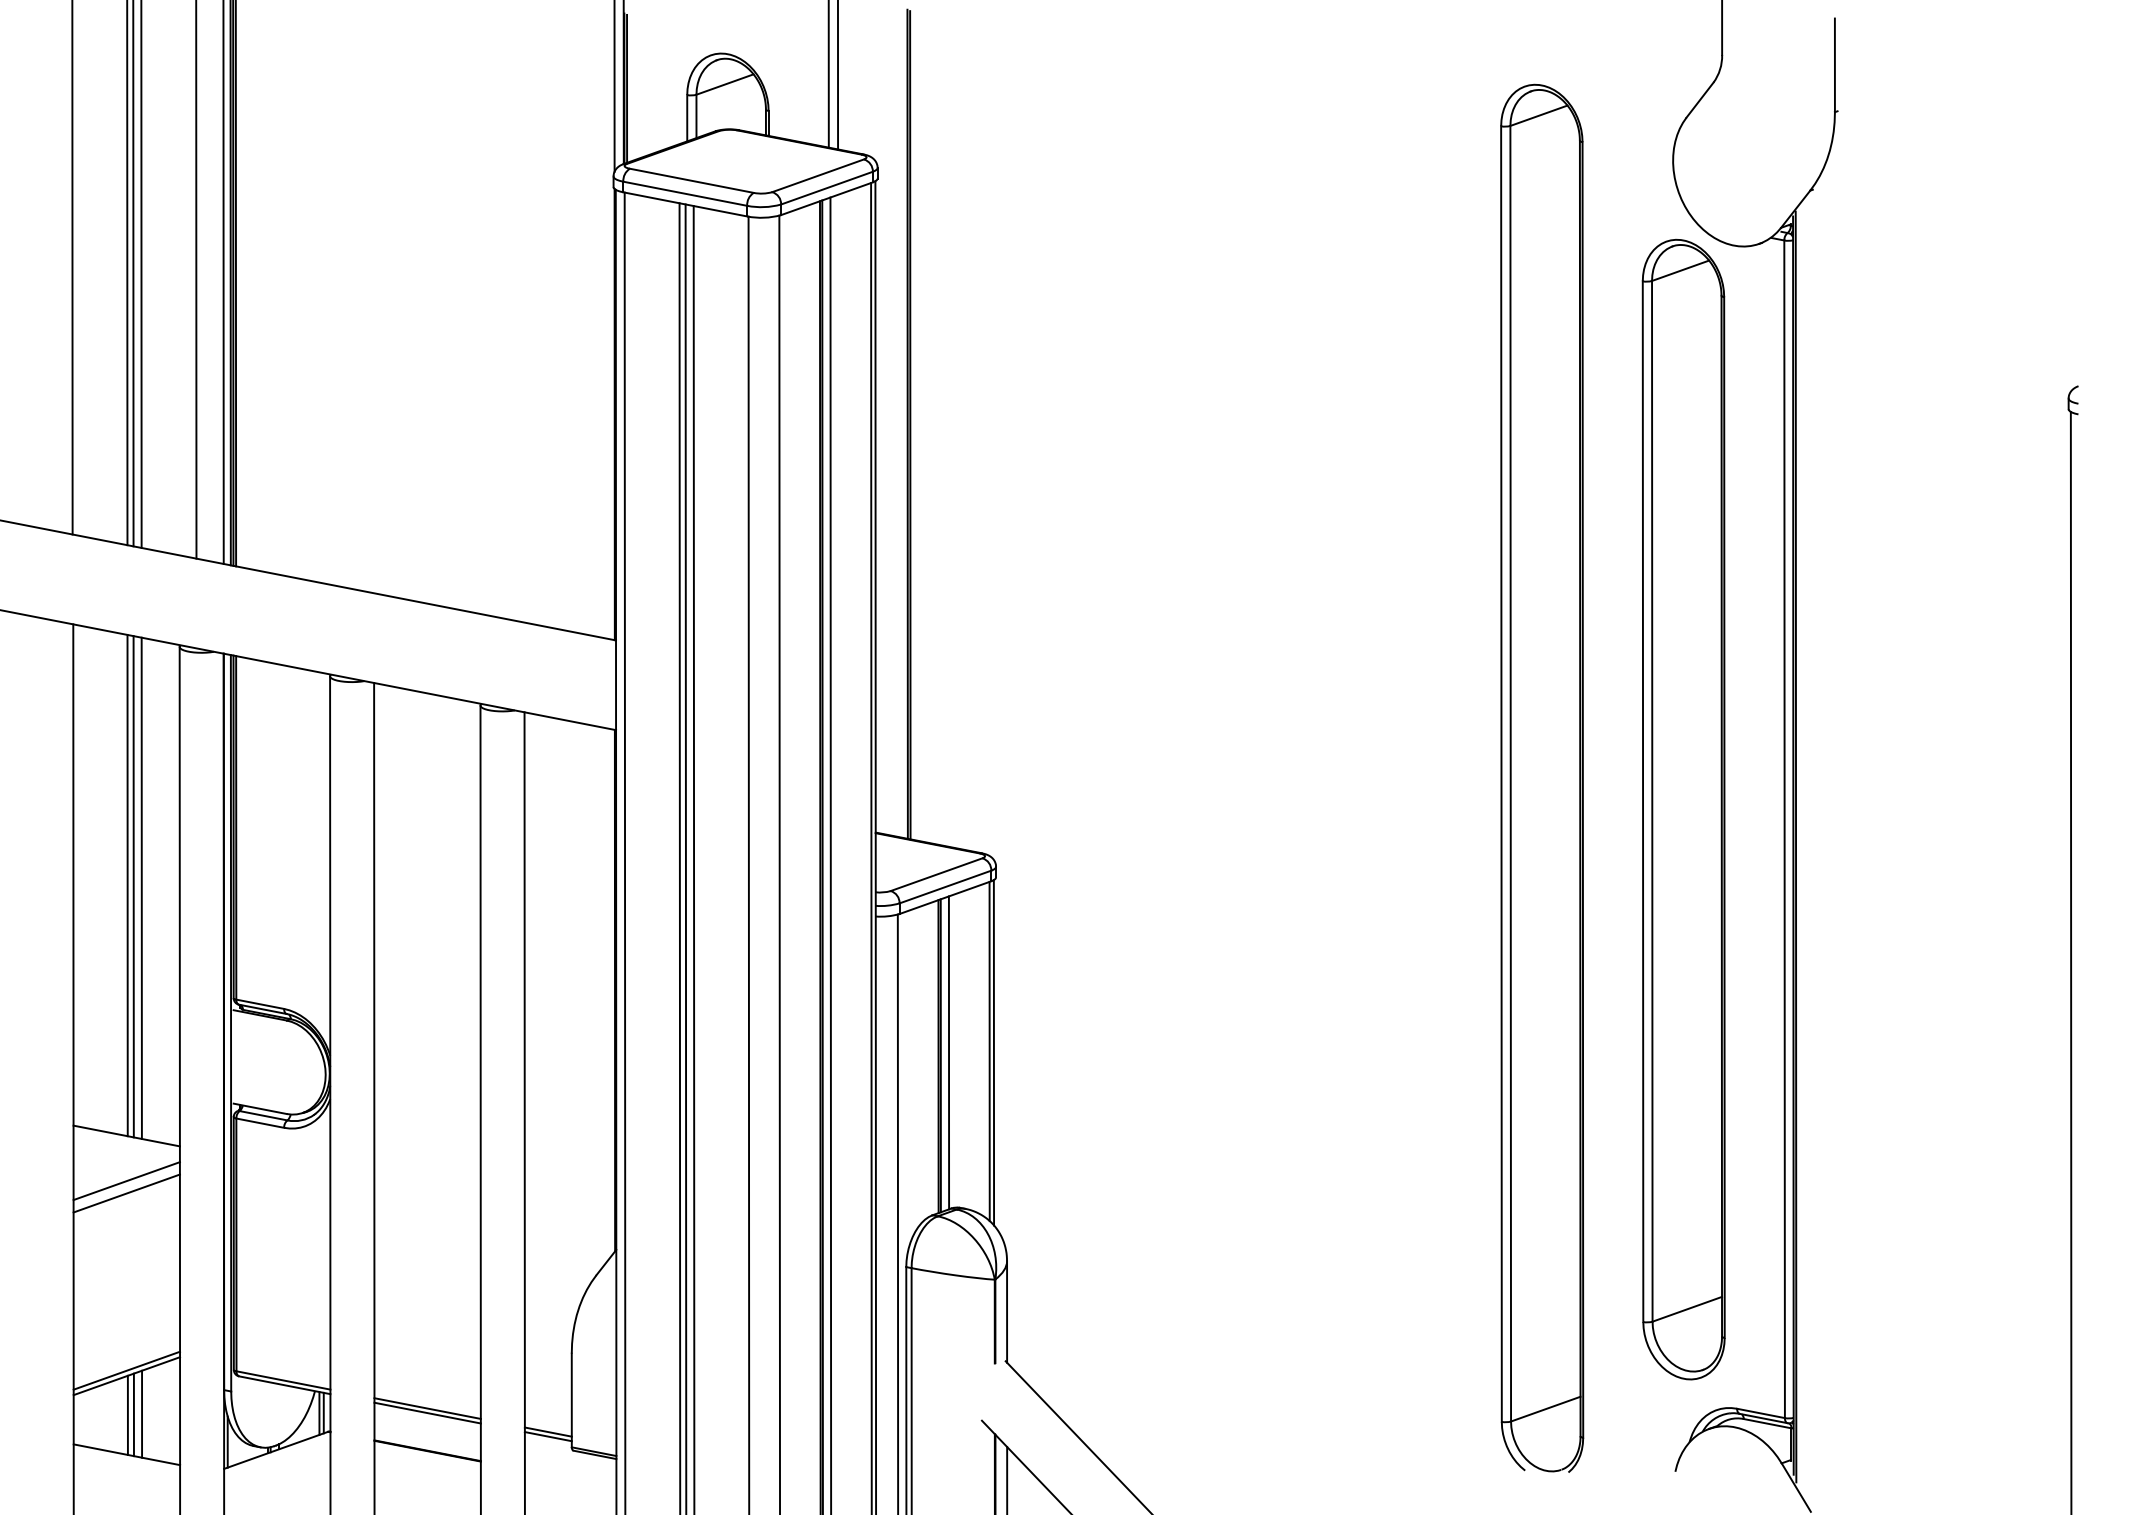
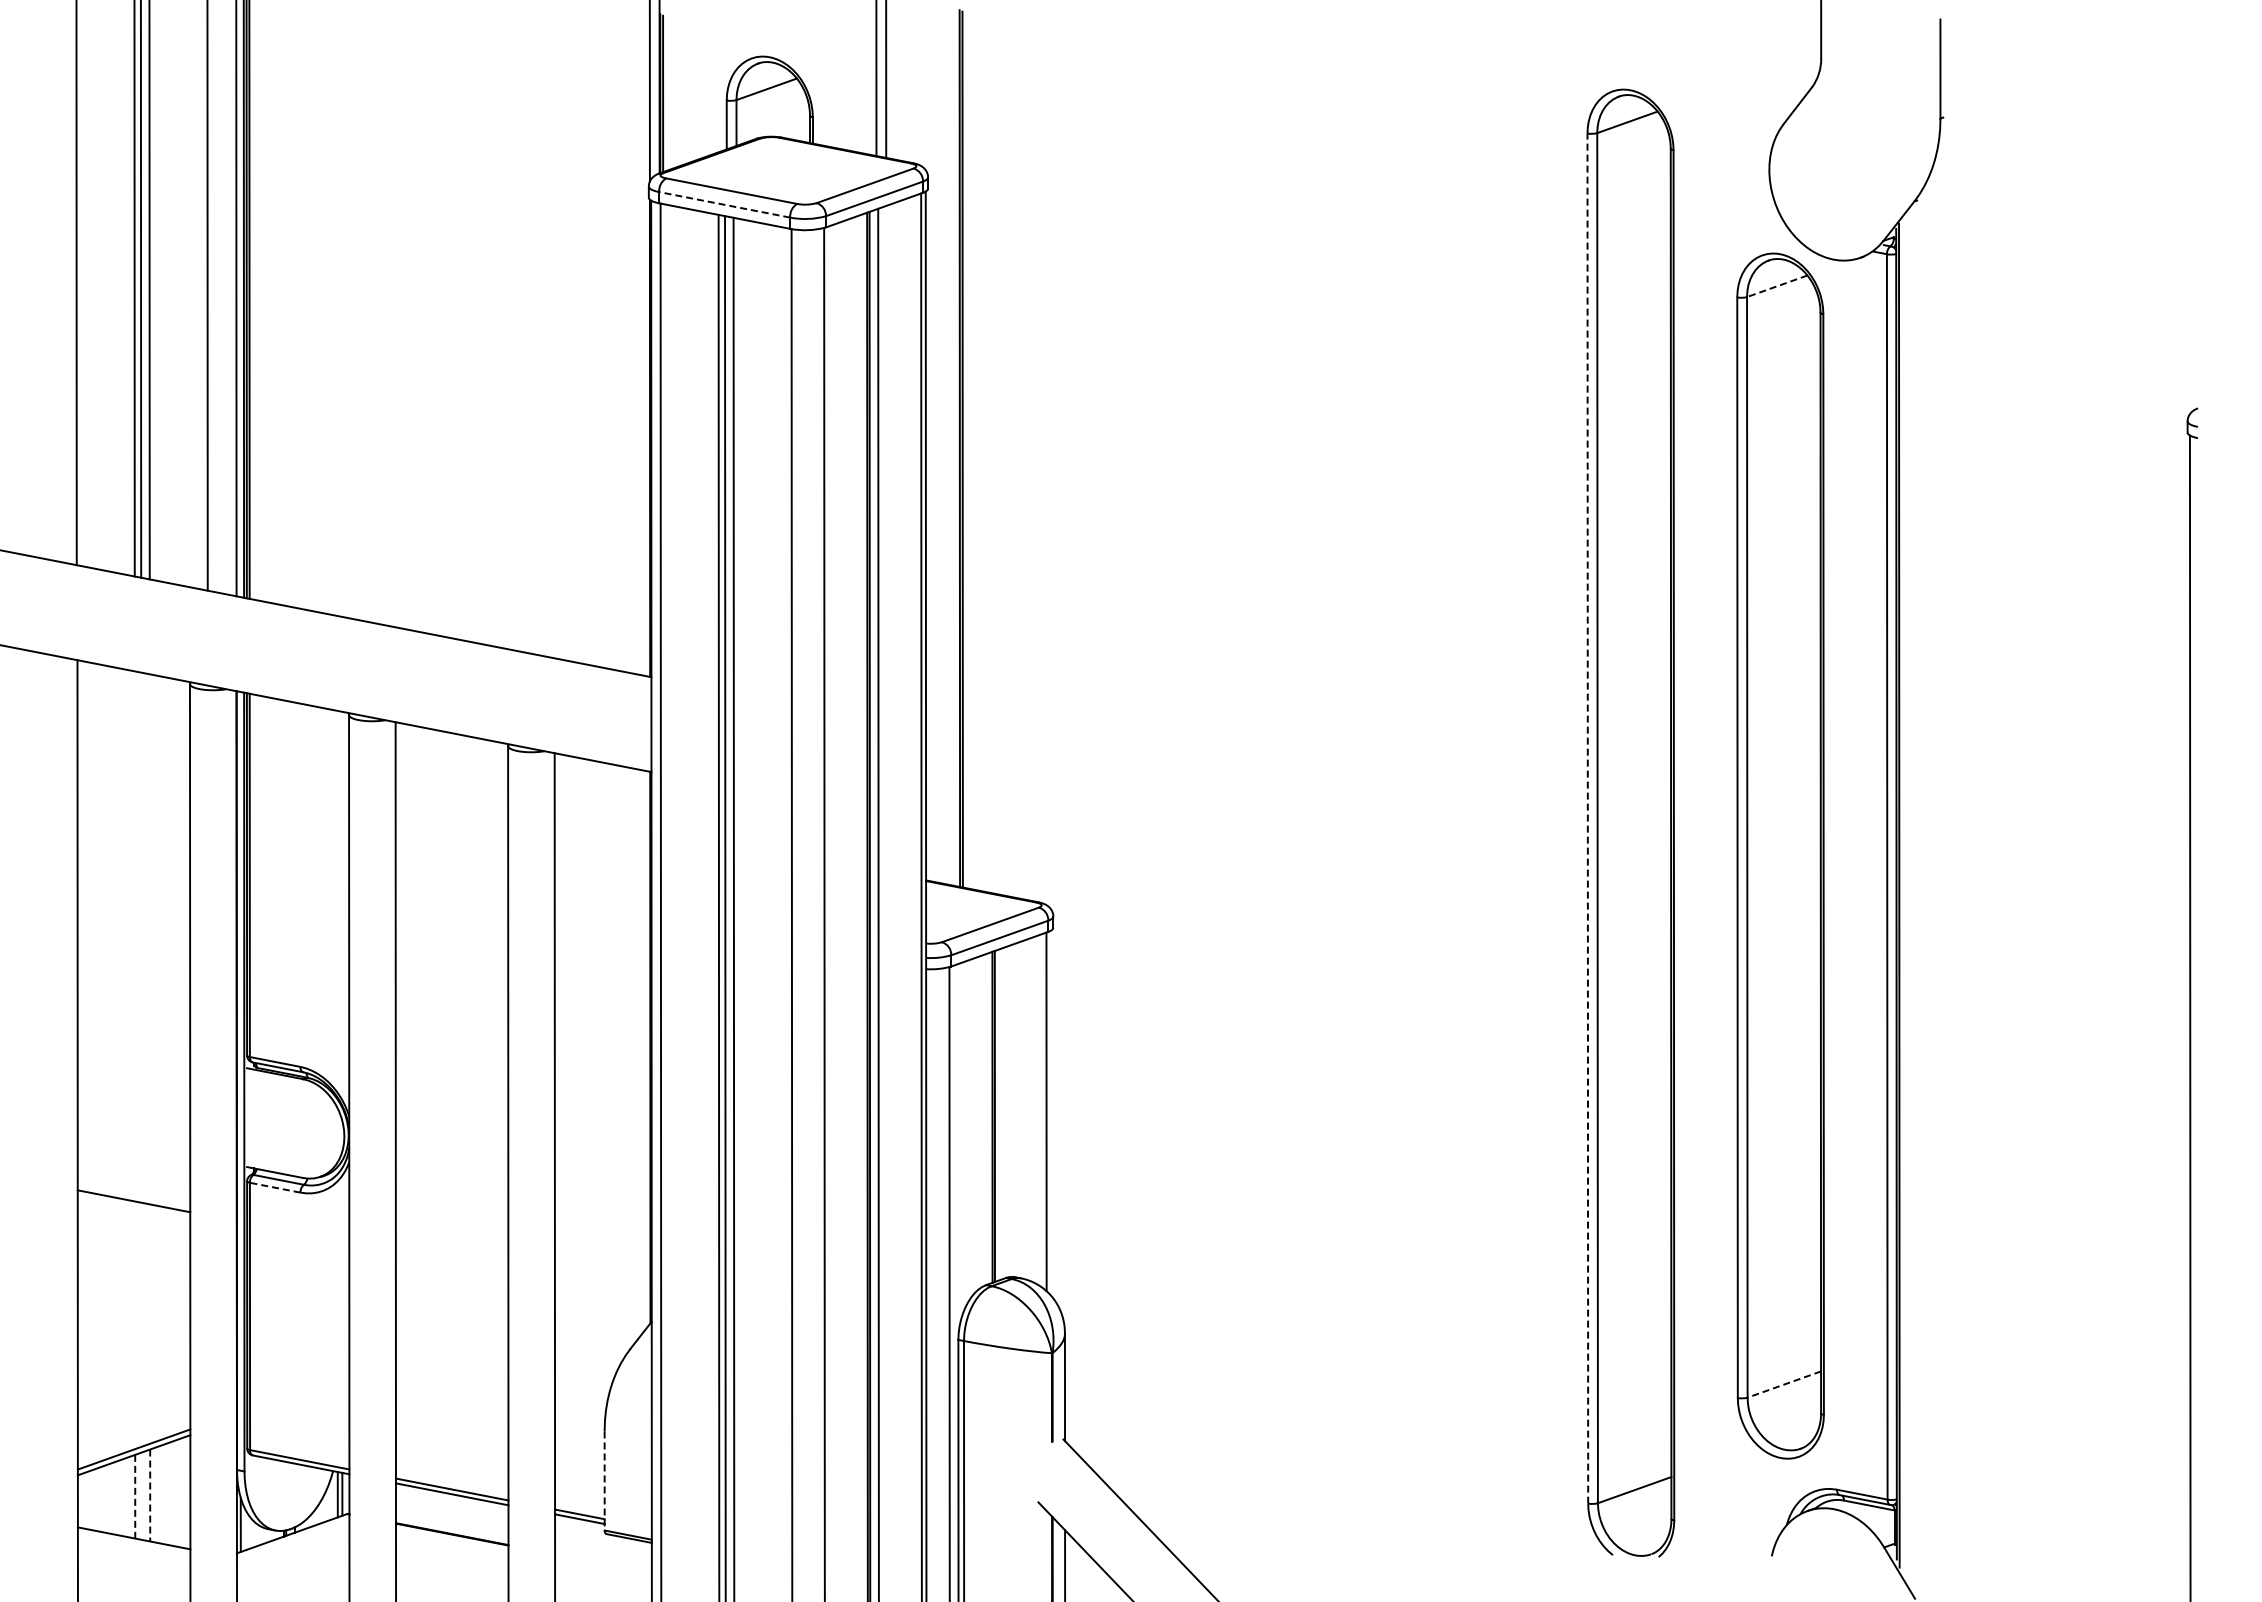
line: (685, 193) -> (724, 204), solid -> dashed
line: (1679, 270) -> (1776, 286), solid -> dashed
line: (1501, 774) -> (1587, 818), solid -> dashed
line: (127, 885) -> (134, 936), removed
line: (133, 886) -> (141, 937), removed
line: (141, 888) -> (149, 939), removed
line: (948, 1052) -> (1003, 1112), removed
line: (994, 1052) -> (1051, 1112), removed
line: (260, 1122) -> (275, 1187), solid -> dashed
line: (126, 1180) -> (133, 1248), removed
line: (126, 1193) -> (133, 1262), removed
line: (1687, 1309) -> (1784, 1384), solid -> dashed
line: (571, 1400) -> (604, 1480), solid -> dashed
line: (133, 1414) -> (141, 1495), removed
line: (142, 1414) -> (150, 1495), solid -> dashed
line: (128, 1415) -> (135, 1496), solid -> dashed

